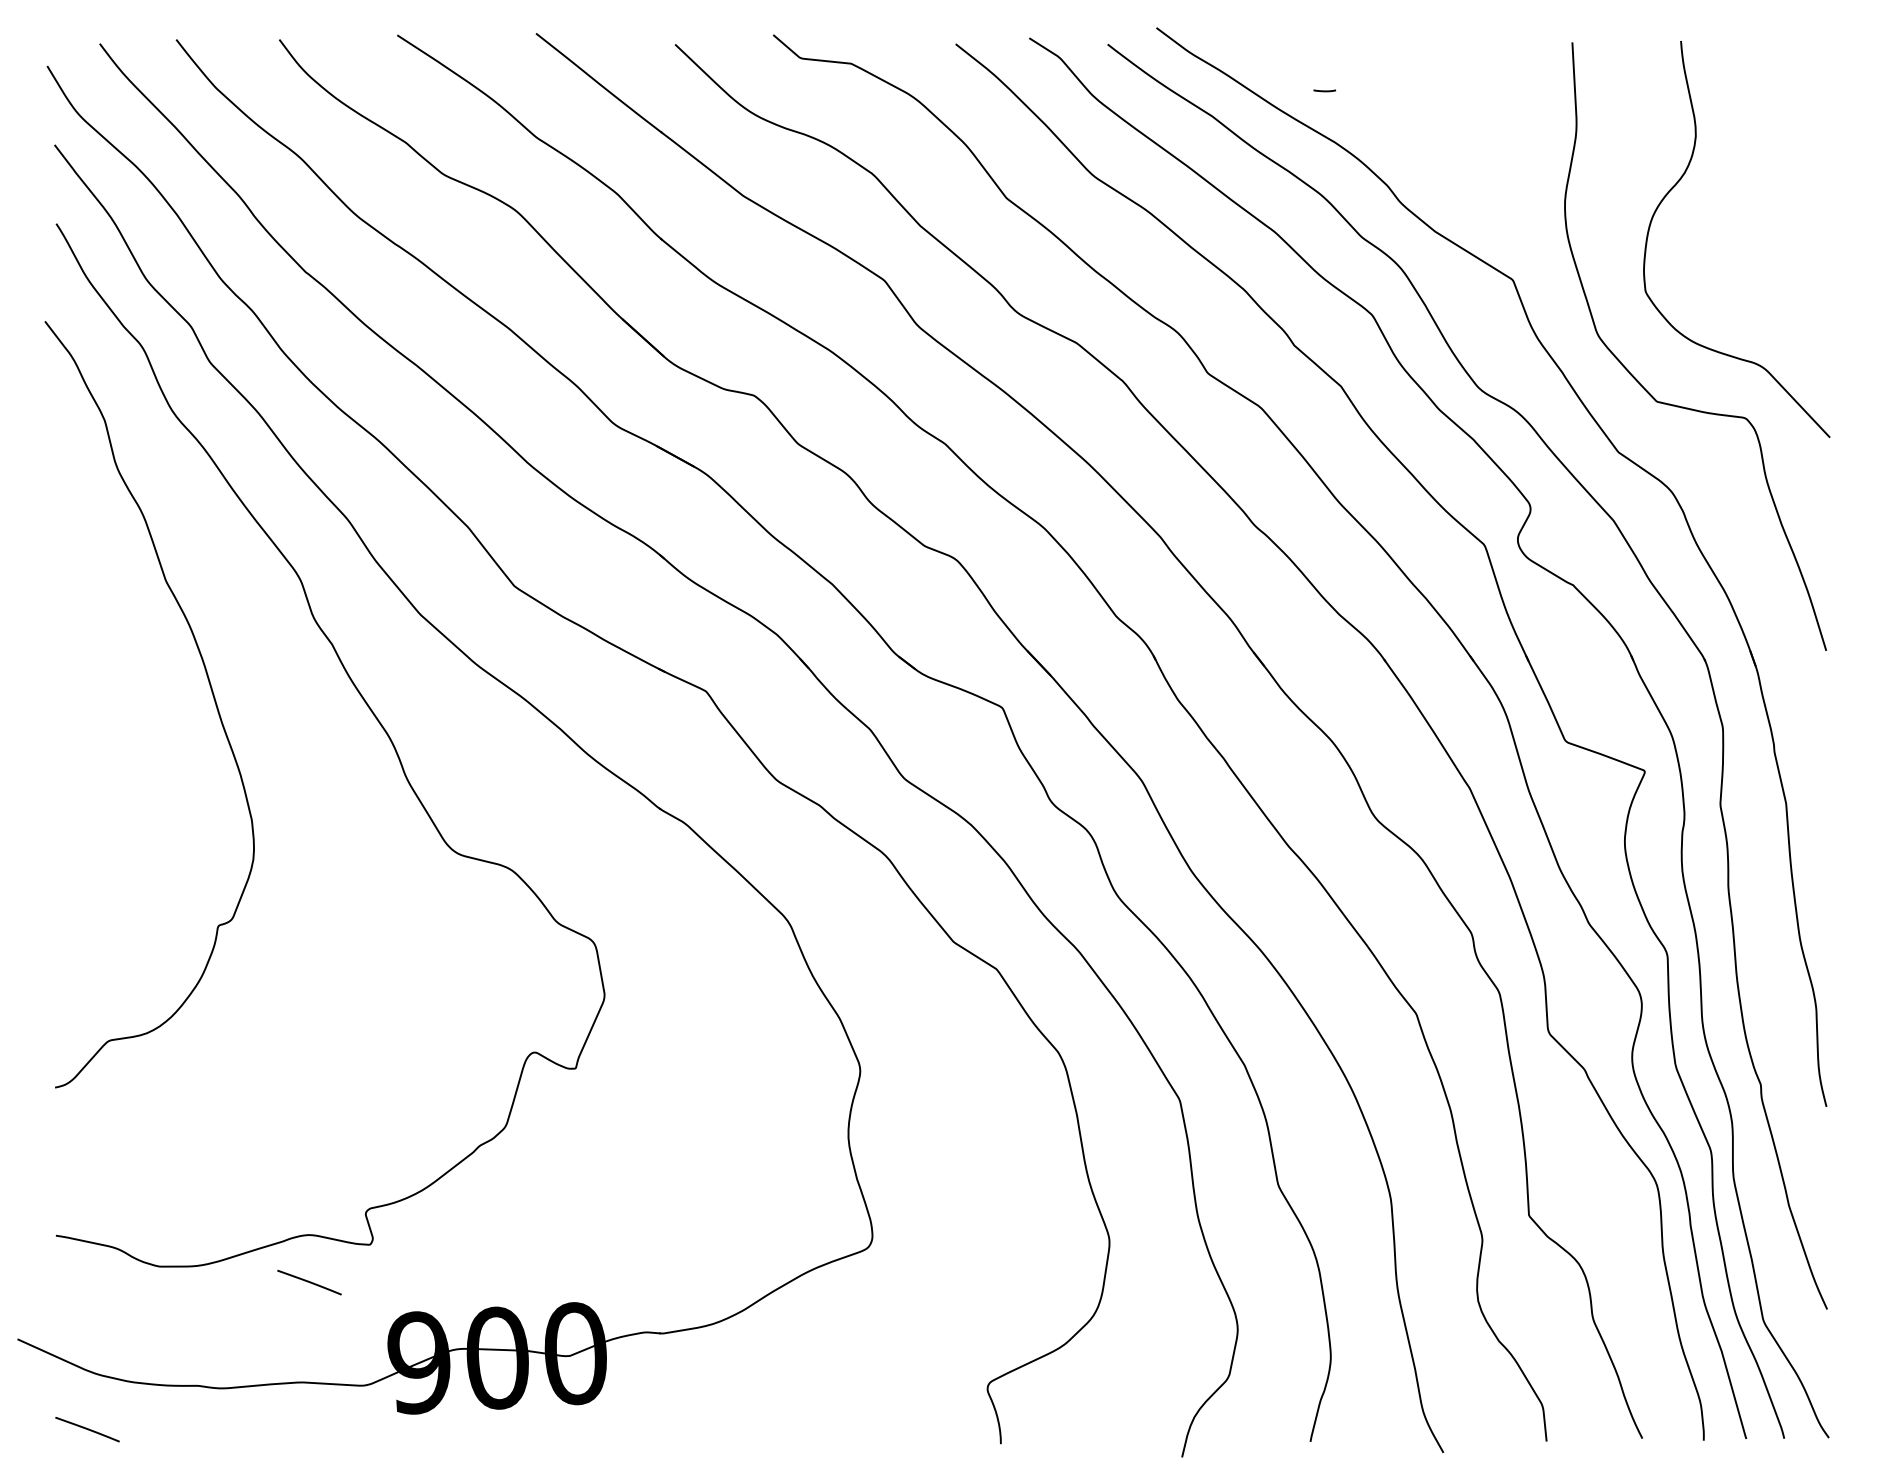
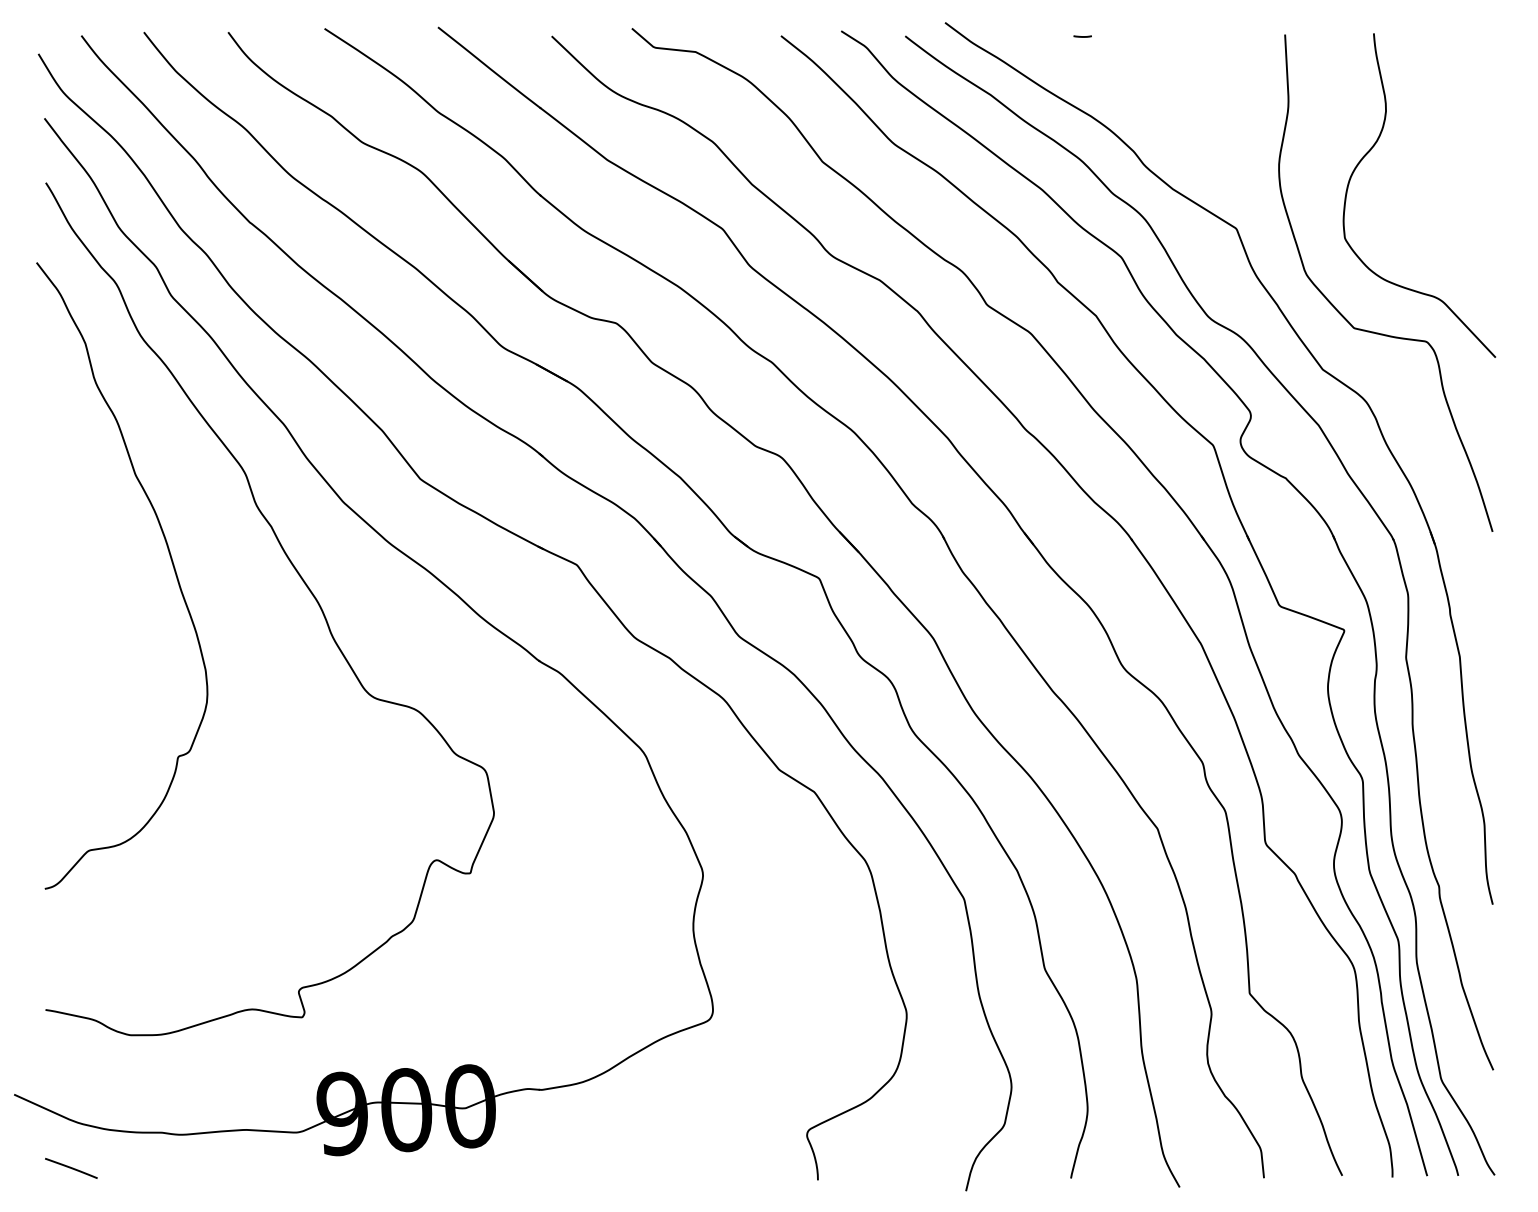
line: (1324, 90) -> (1082, 36), moved
line: (309, 1282) -> (252, 1048), removed

